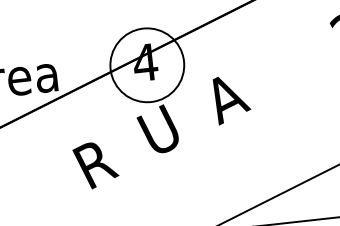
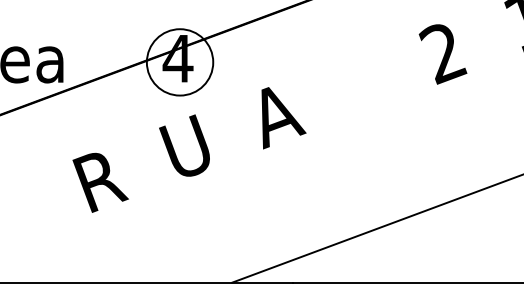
circle: (146, 64) -> (179, 61), size x0.7

